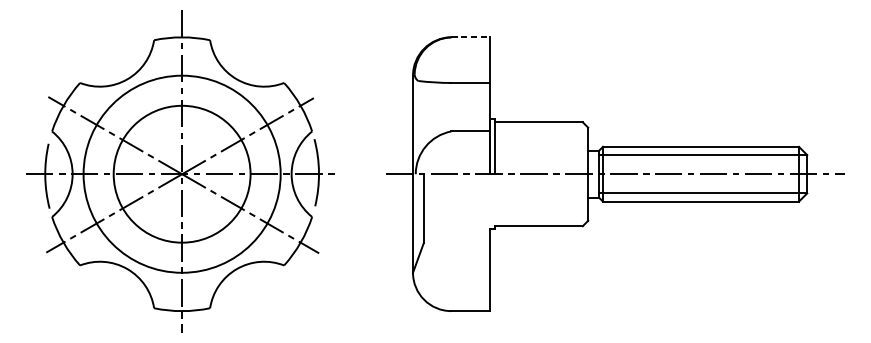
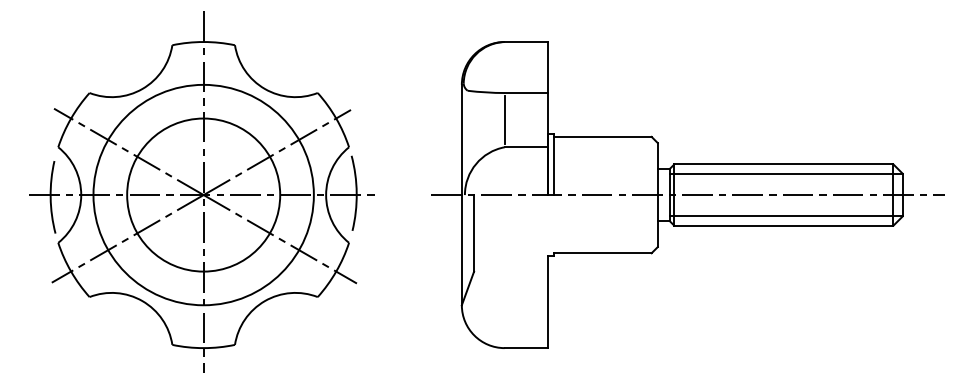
line: (470, 37) -> (526, 42), dashed -> solid
line: (451, 106) -> (504, 119), added

